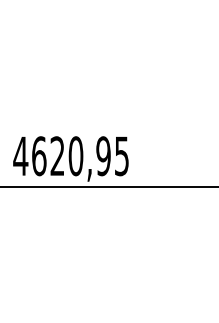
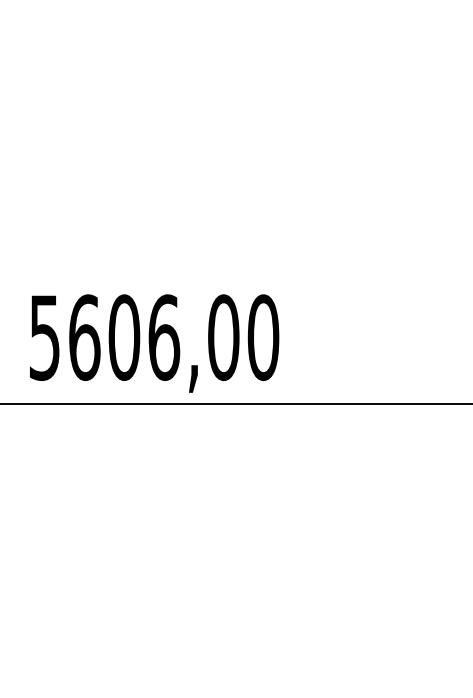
text: (71, 156) -> (154, 338), 4620,95 -> 5606,00

